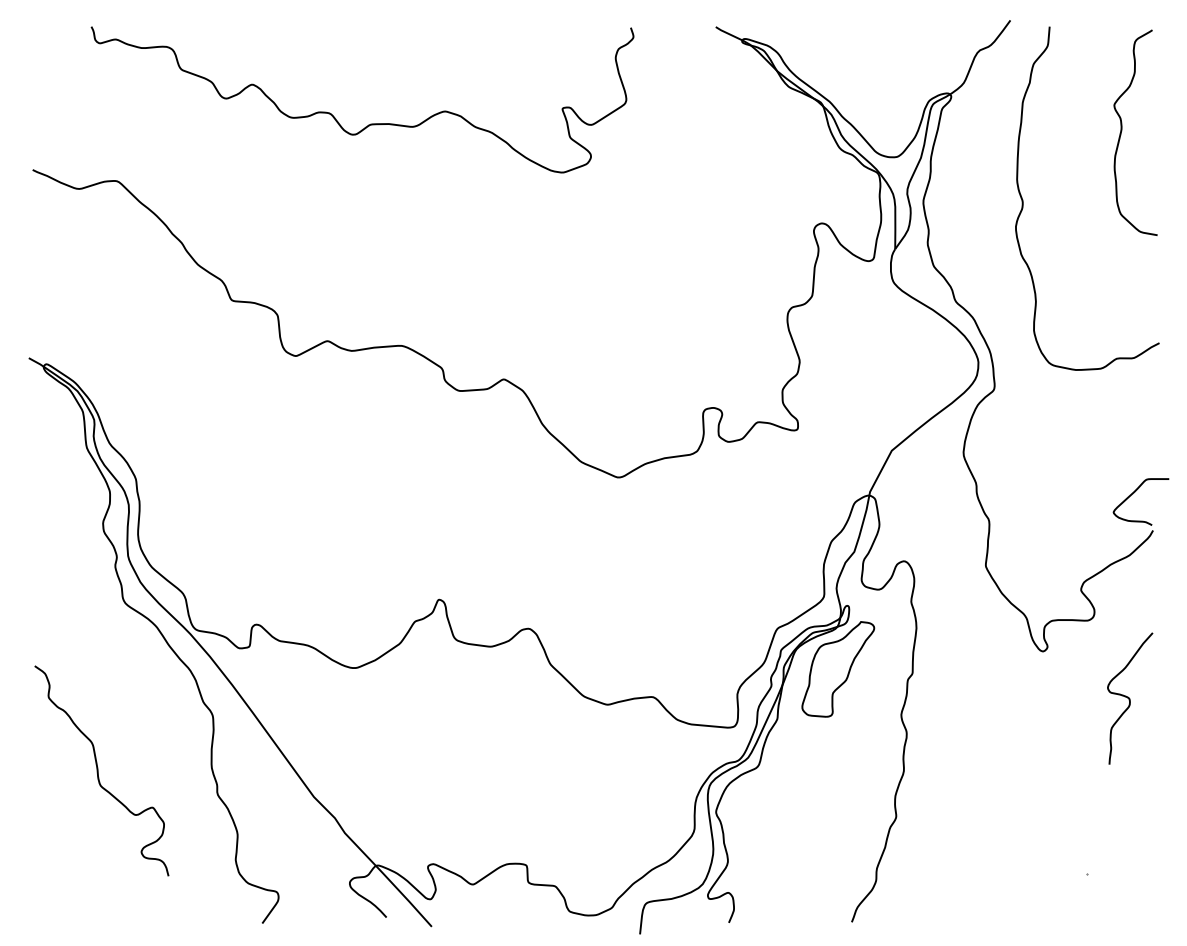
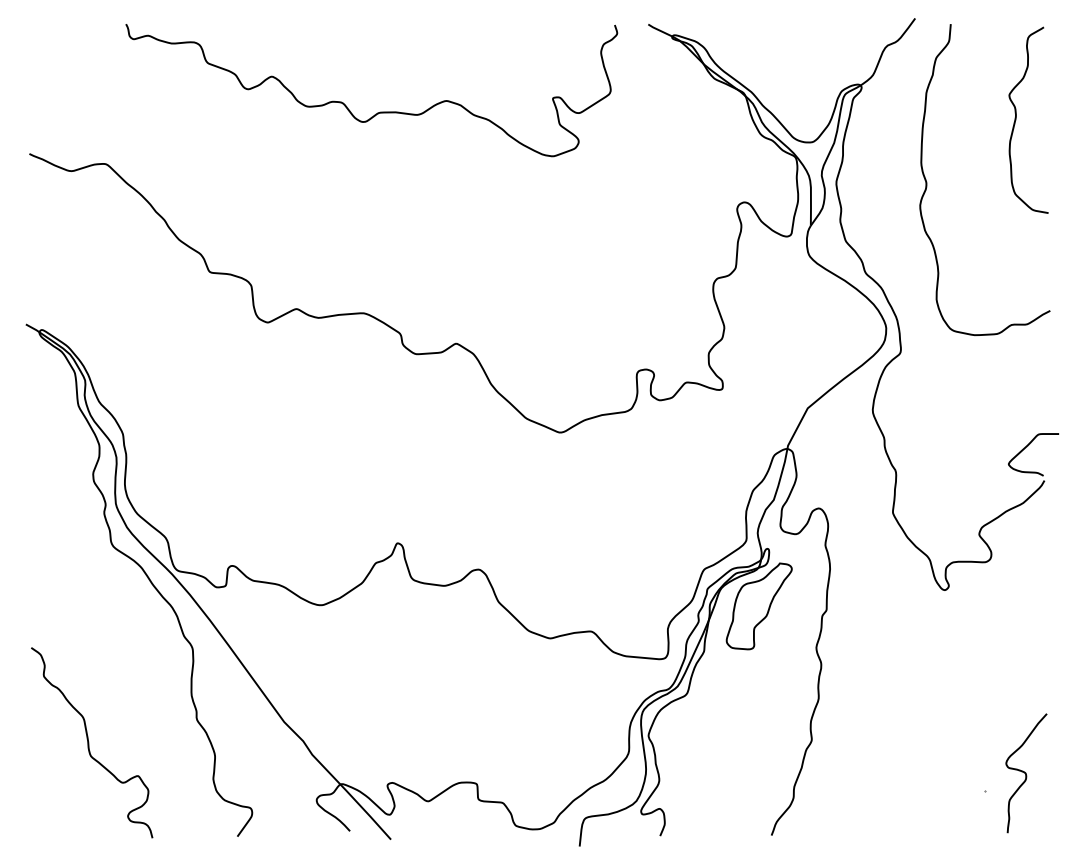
curve: (370, 123) -> (378, 111), moved
curve: (1130, 698) -> (1026, 773), moved
curve: (98, 770) -> (89, 742), moved

